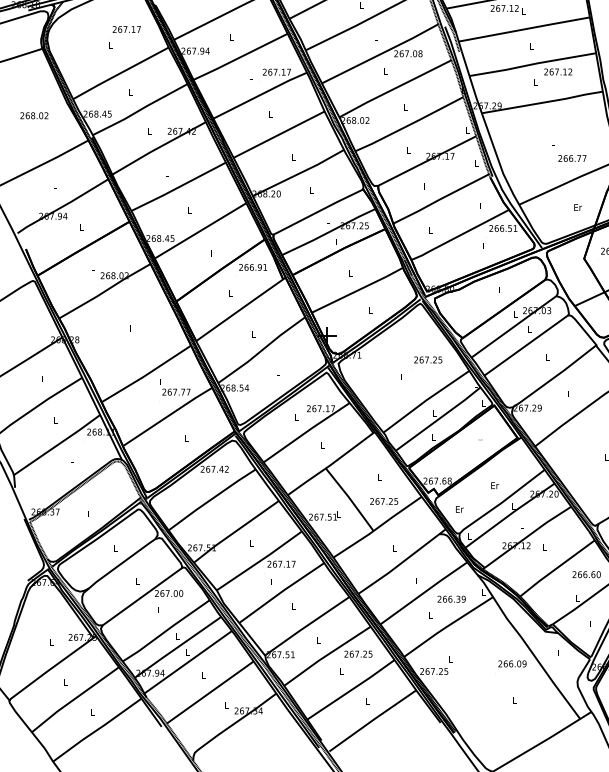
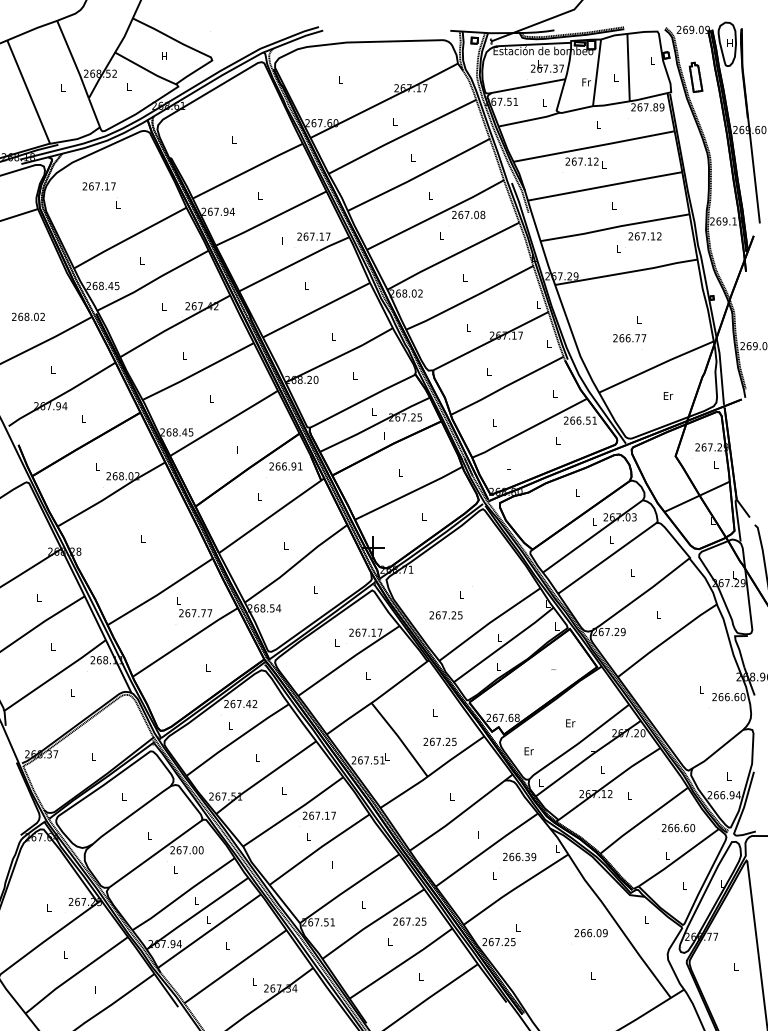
text: (126, 29) -> (98, 186), moved
text: (34, 115) -> (28, 316), moved
text: (572, 158) -> (629, 338), moved
text: (427, 360) -> (445, 615), moved

